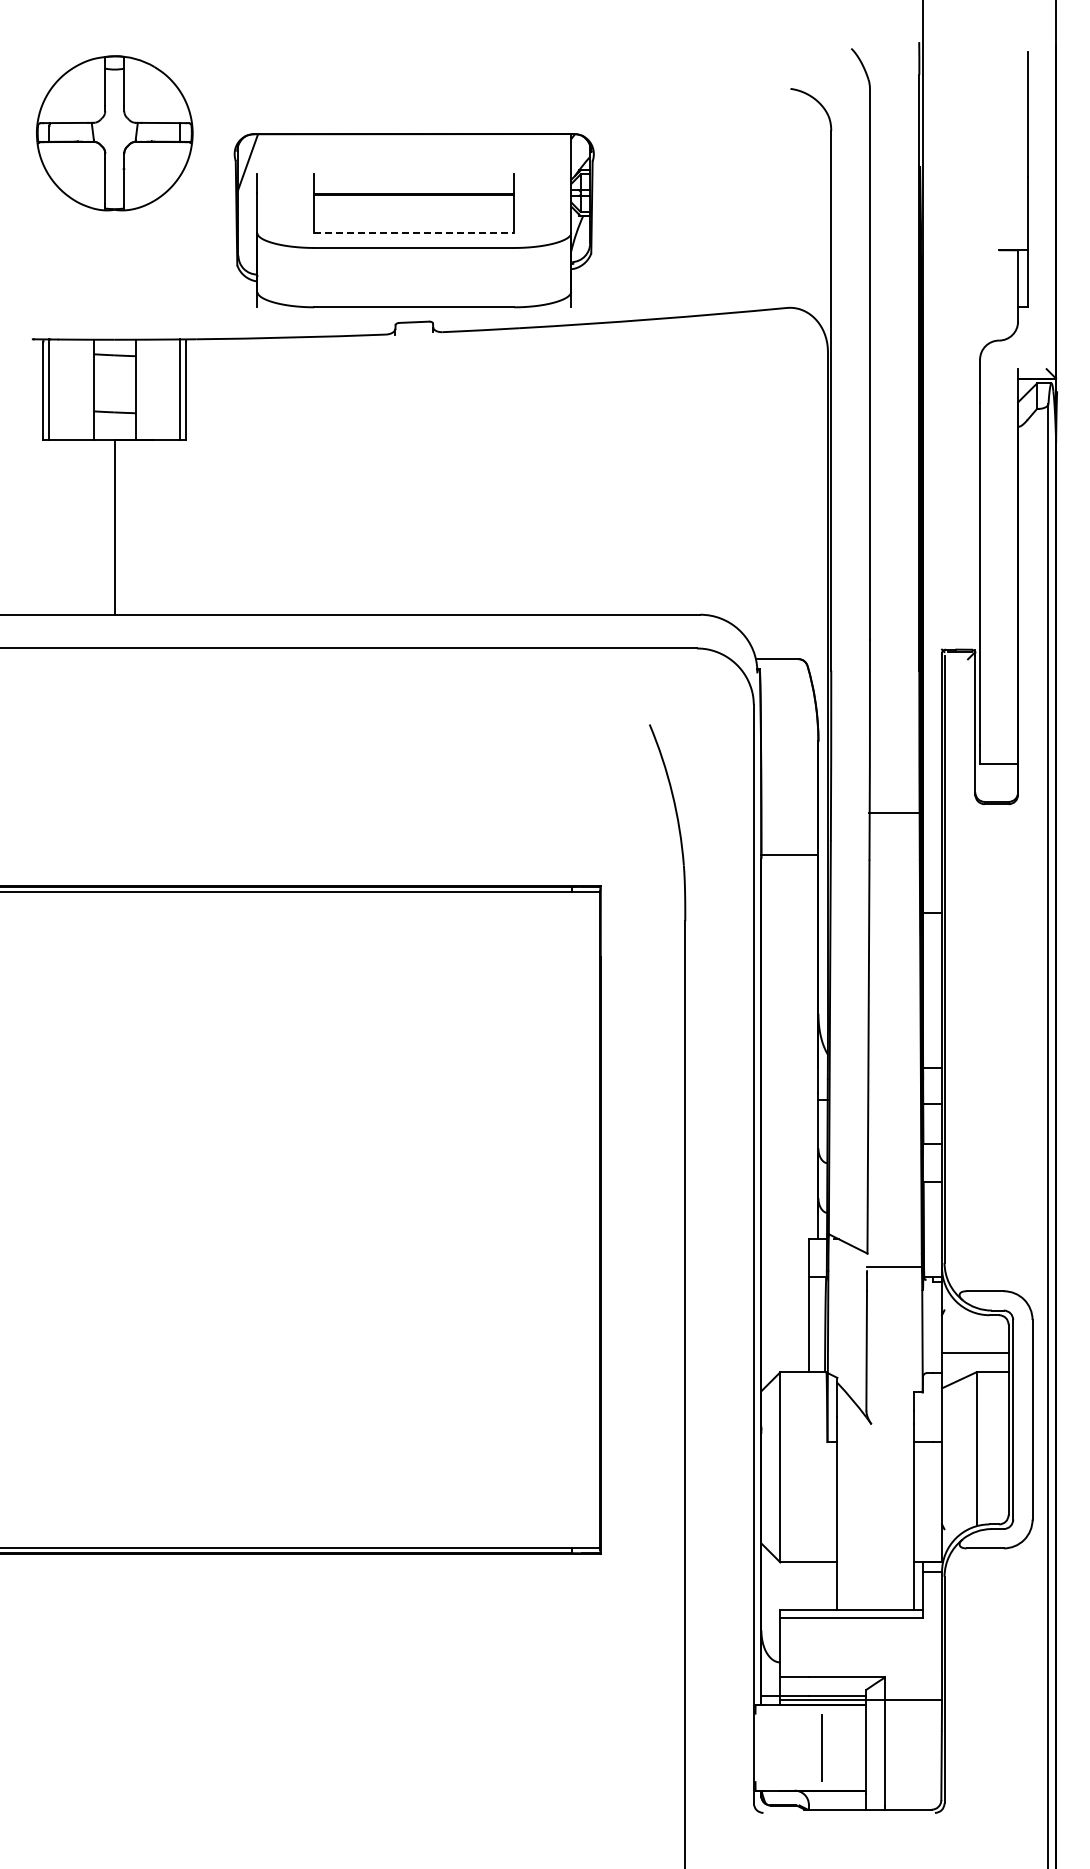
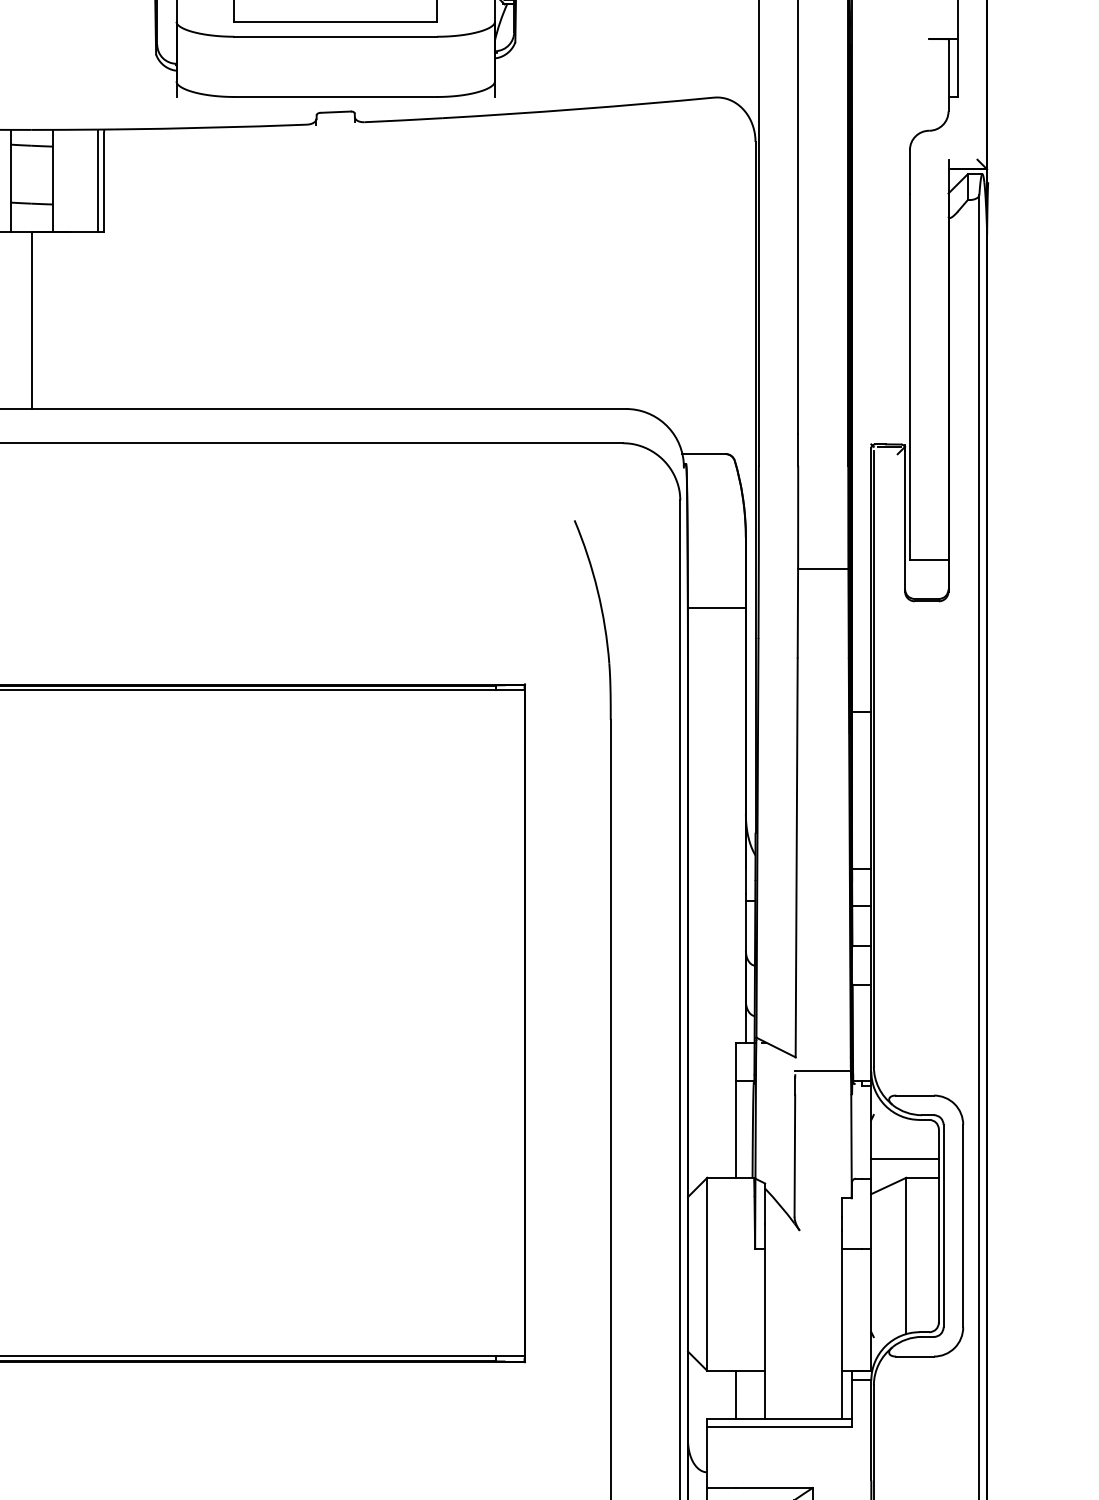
line: (414, 233) -> (335, 22), dashed -> solid
line: (894, 812) -> (823, 569), moved
line: (789, 855) -> (716, 608), moved
line: (808, 1585) -> (735, 1394), added

